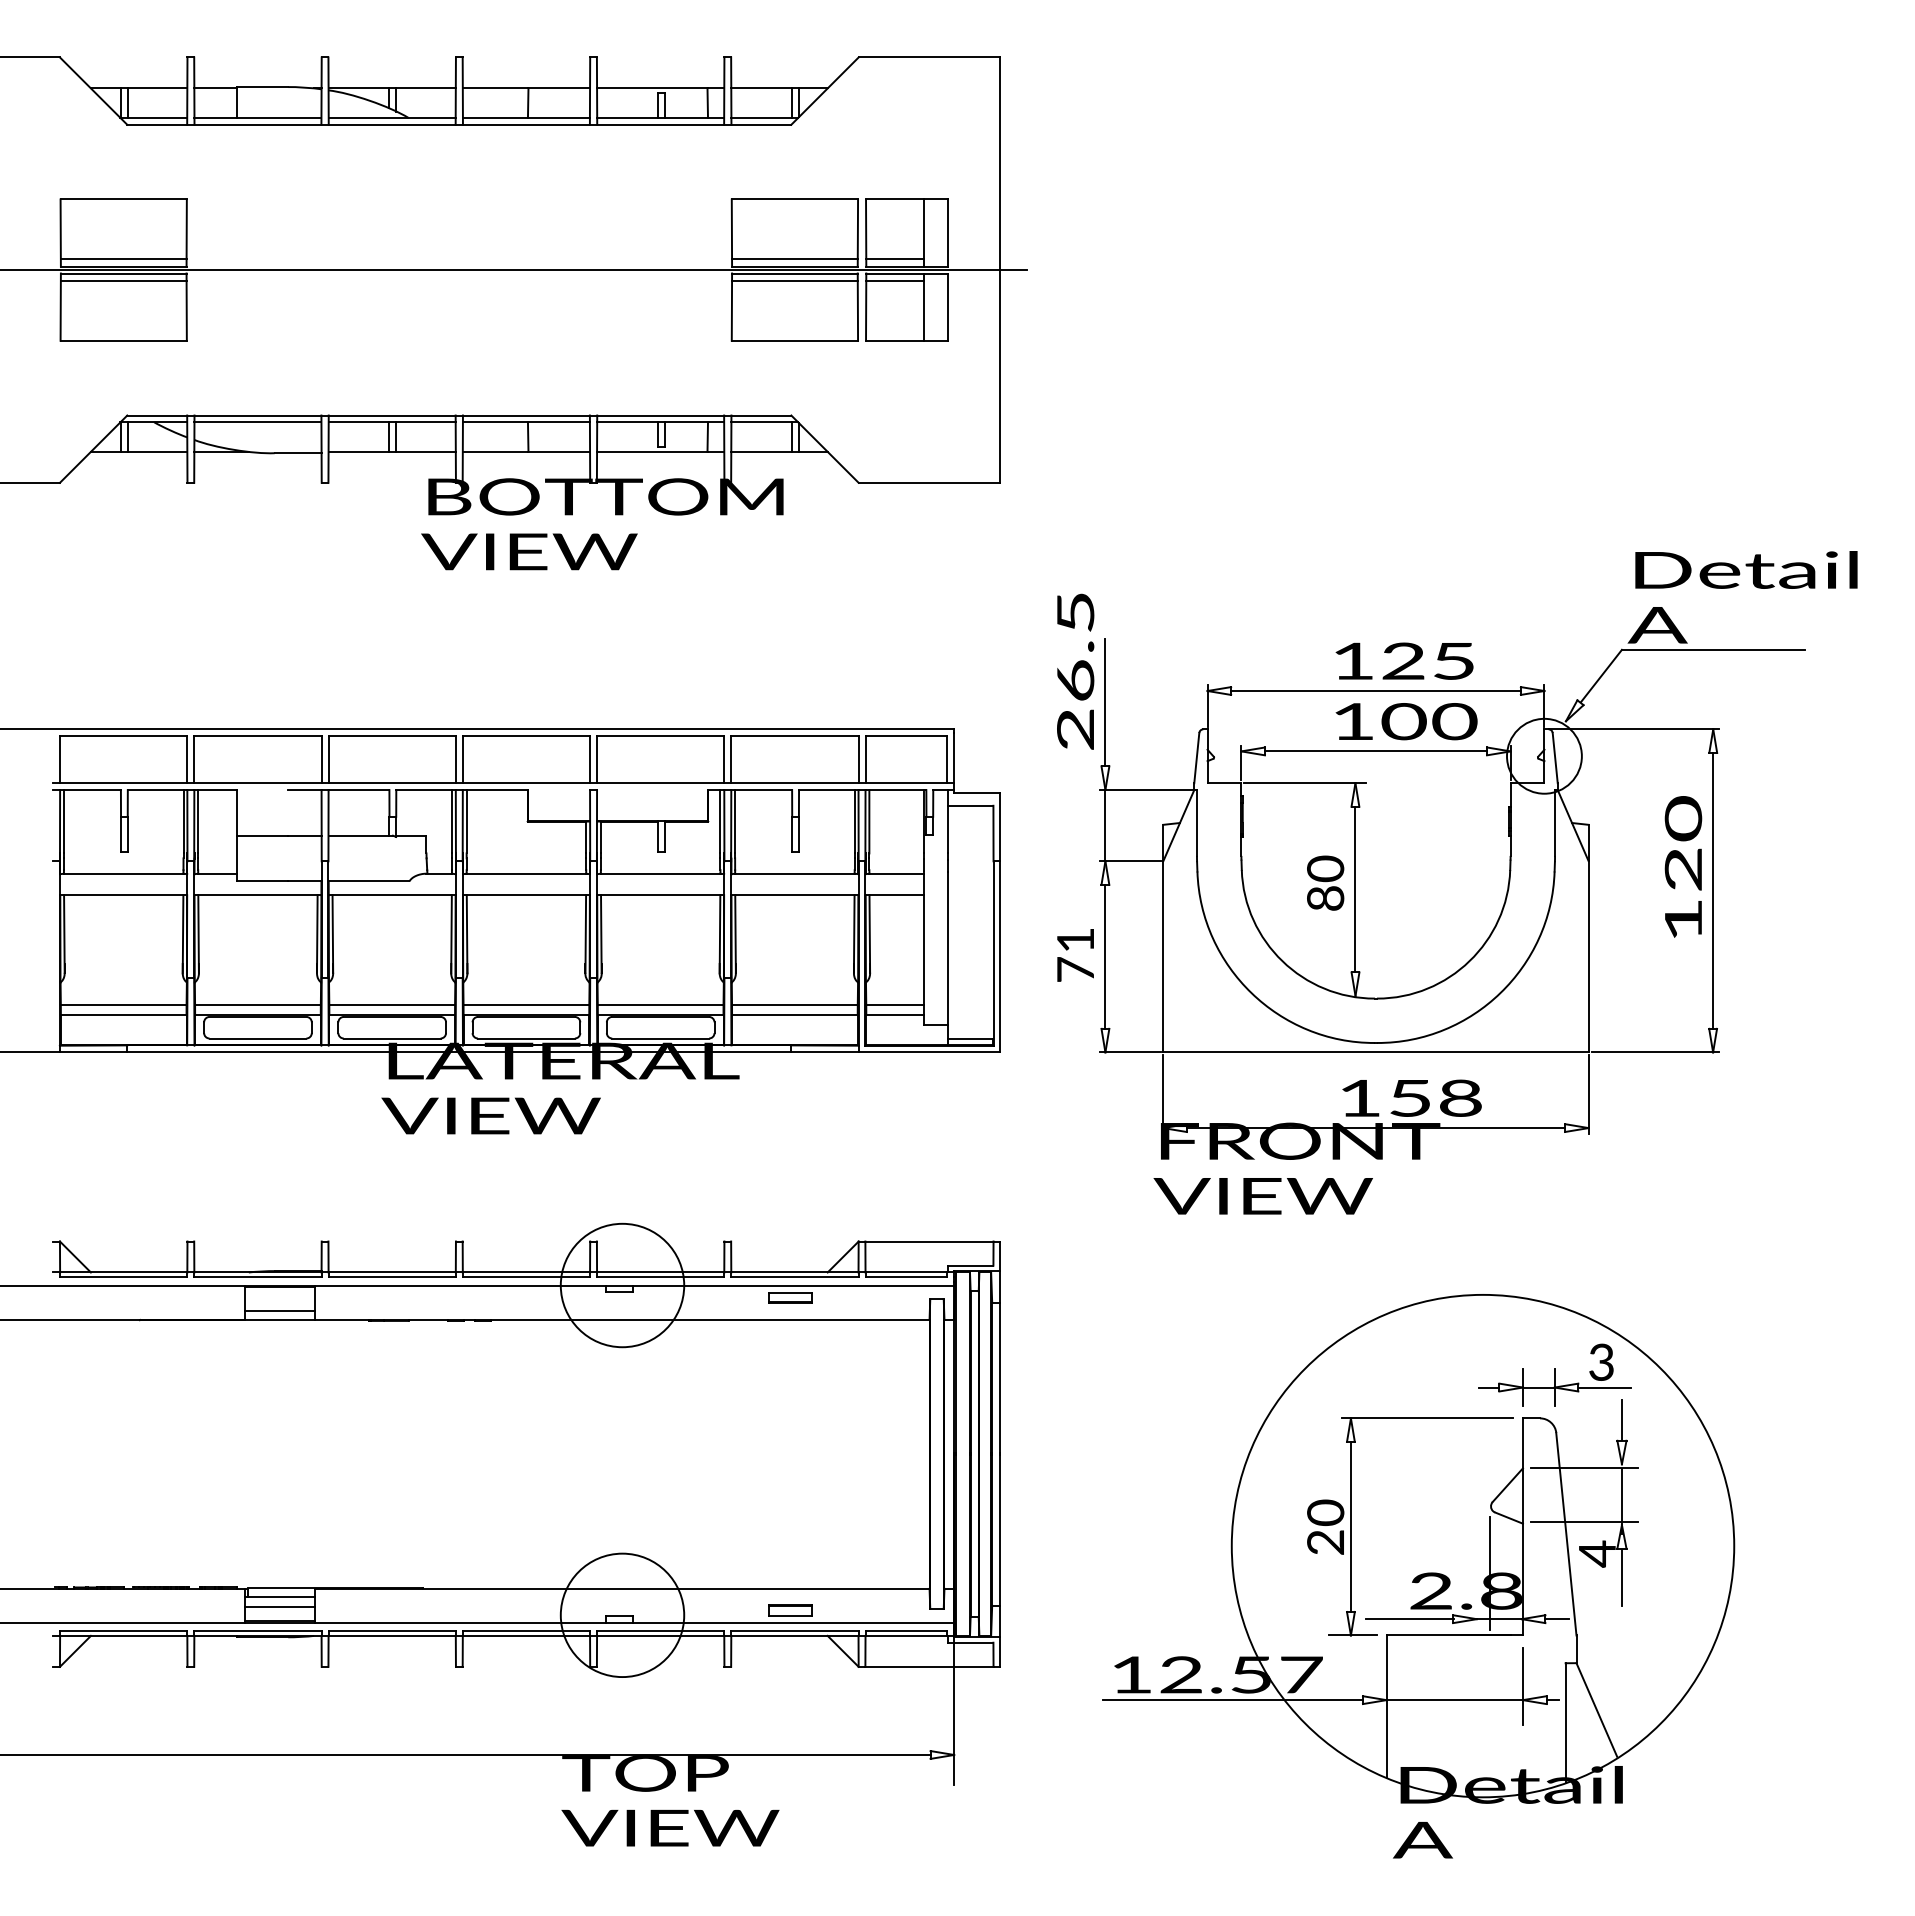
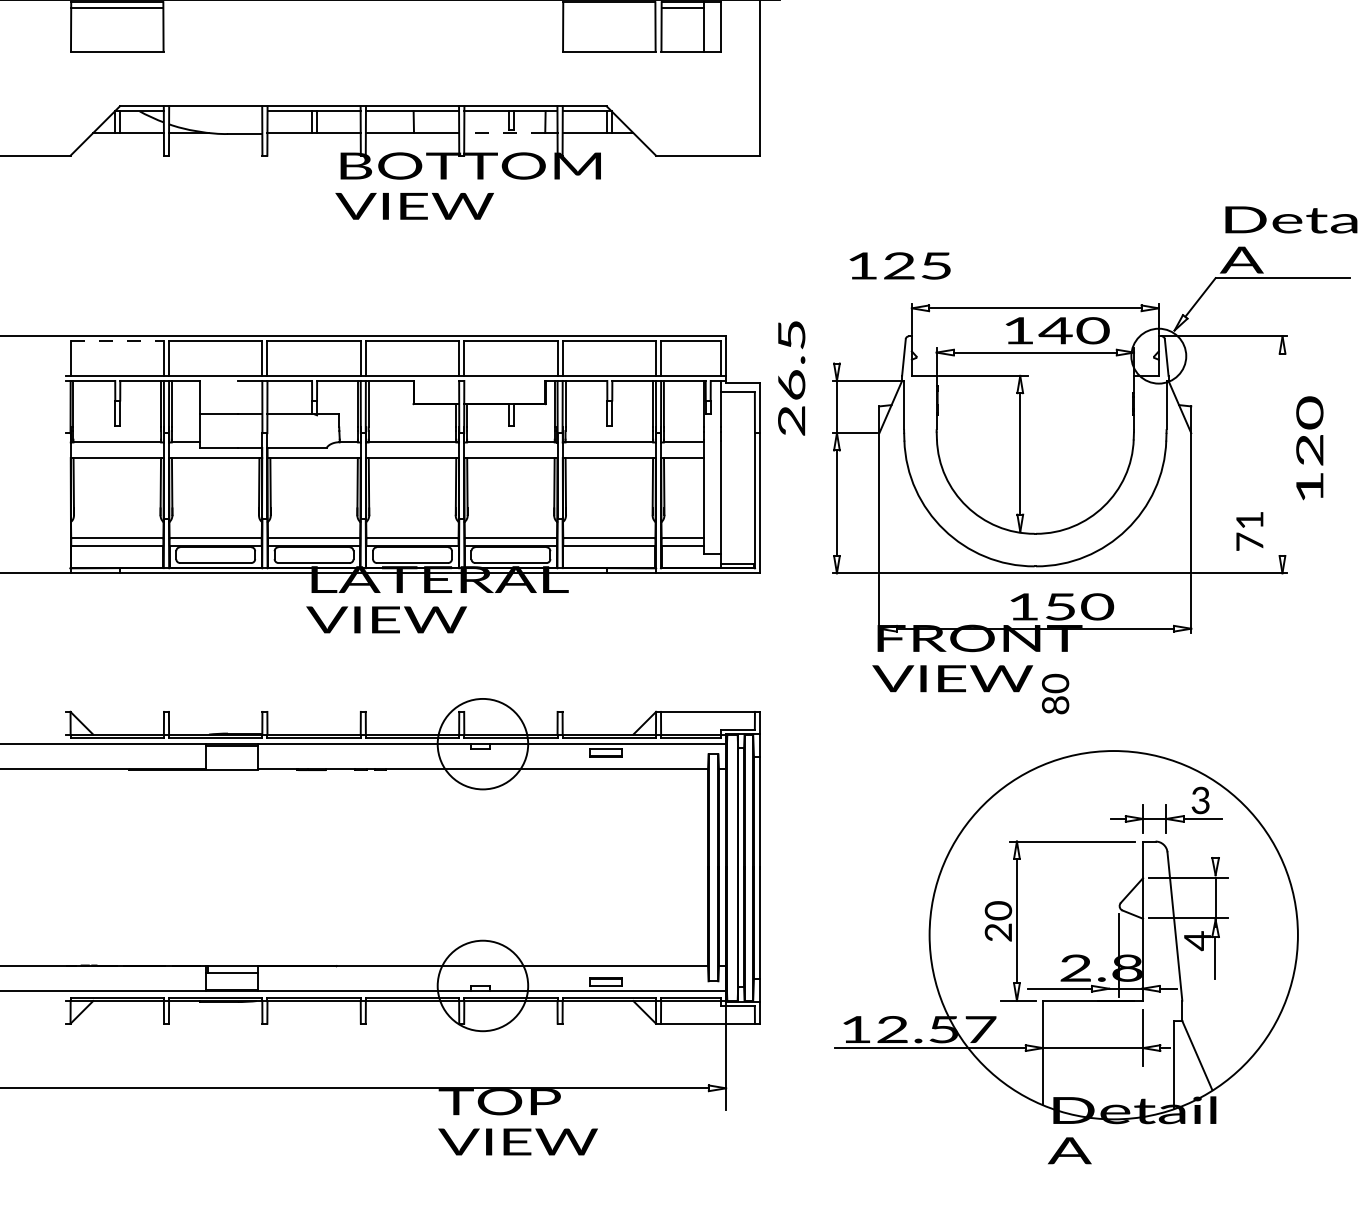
line: (794, 280) -> (609, 7), removed
line: (257, 422) -> (215, 111), removed
line: (651, 451) -> (504, 132), solid -> dashed
text: (1404, 660) -> (900, 265), moved
text: (1075, 671) -> (791, 378), moved
line: (1105, 702) -> (837, 316), removed
text: (1403, 721) -> (1055, 330), 100 -> 140
line: (123, 736) -> (117, 341), solid -> dashed
text: (1683, 866) -> (1309, 447), moved
text: (1325, 882) -> (1055, 693), moved
line: (1713, 890) -> (1282, 454), removed
text: (1075, 955) -> (1249, 531), moved
text: (1460, 1098) -> (1097, 607), 158 -> 150
line: (280, 1311) -> (232, 763), removed
line: (1622, 1419) -> (1216, 842), removed
line: (280, 1606) -> (232, 979), removed

